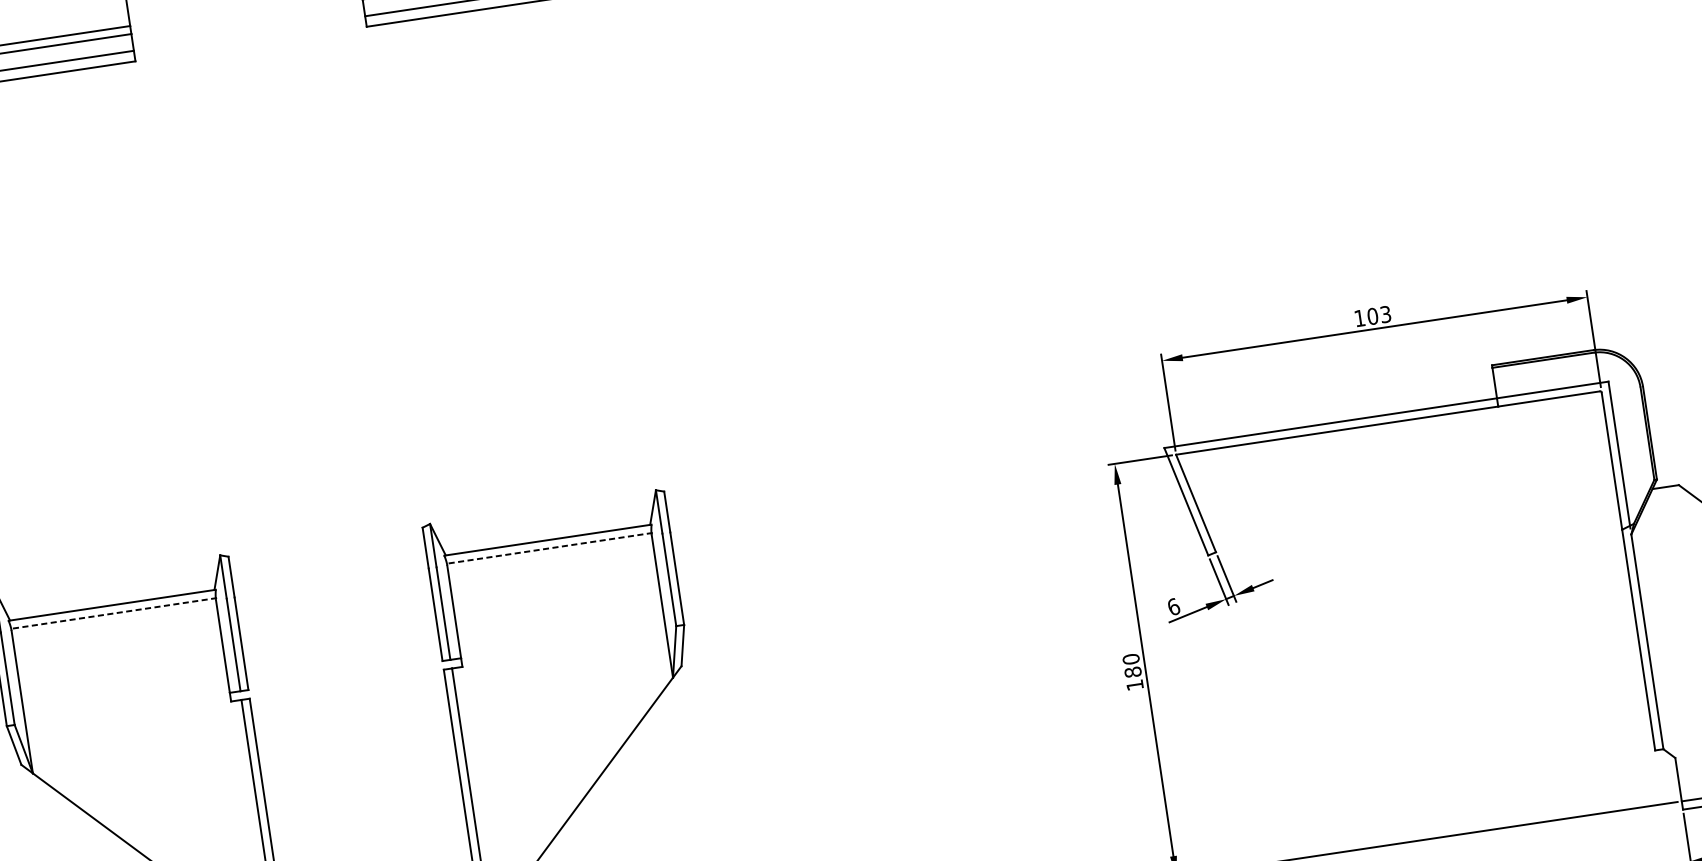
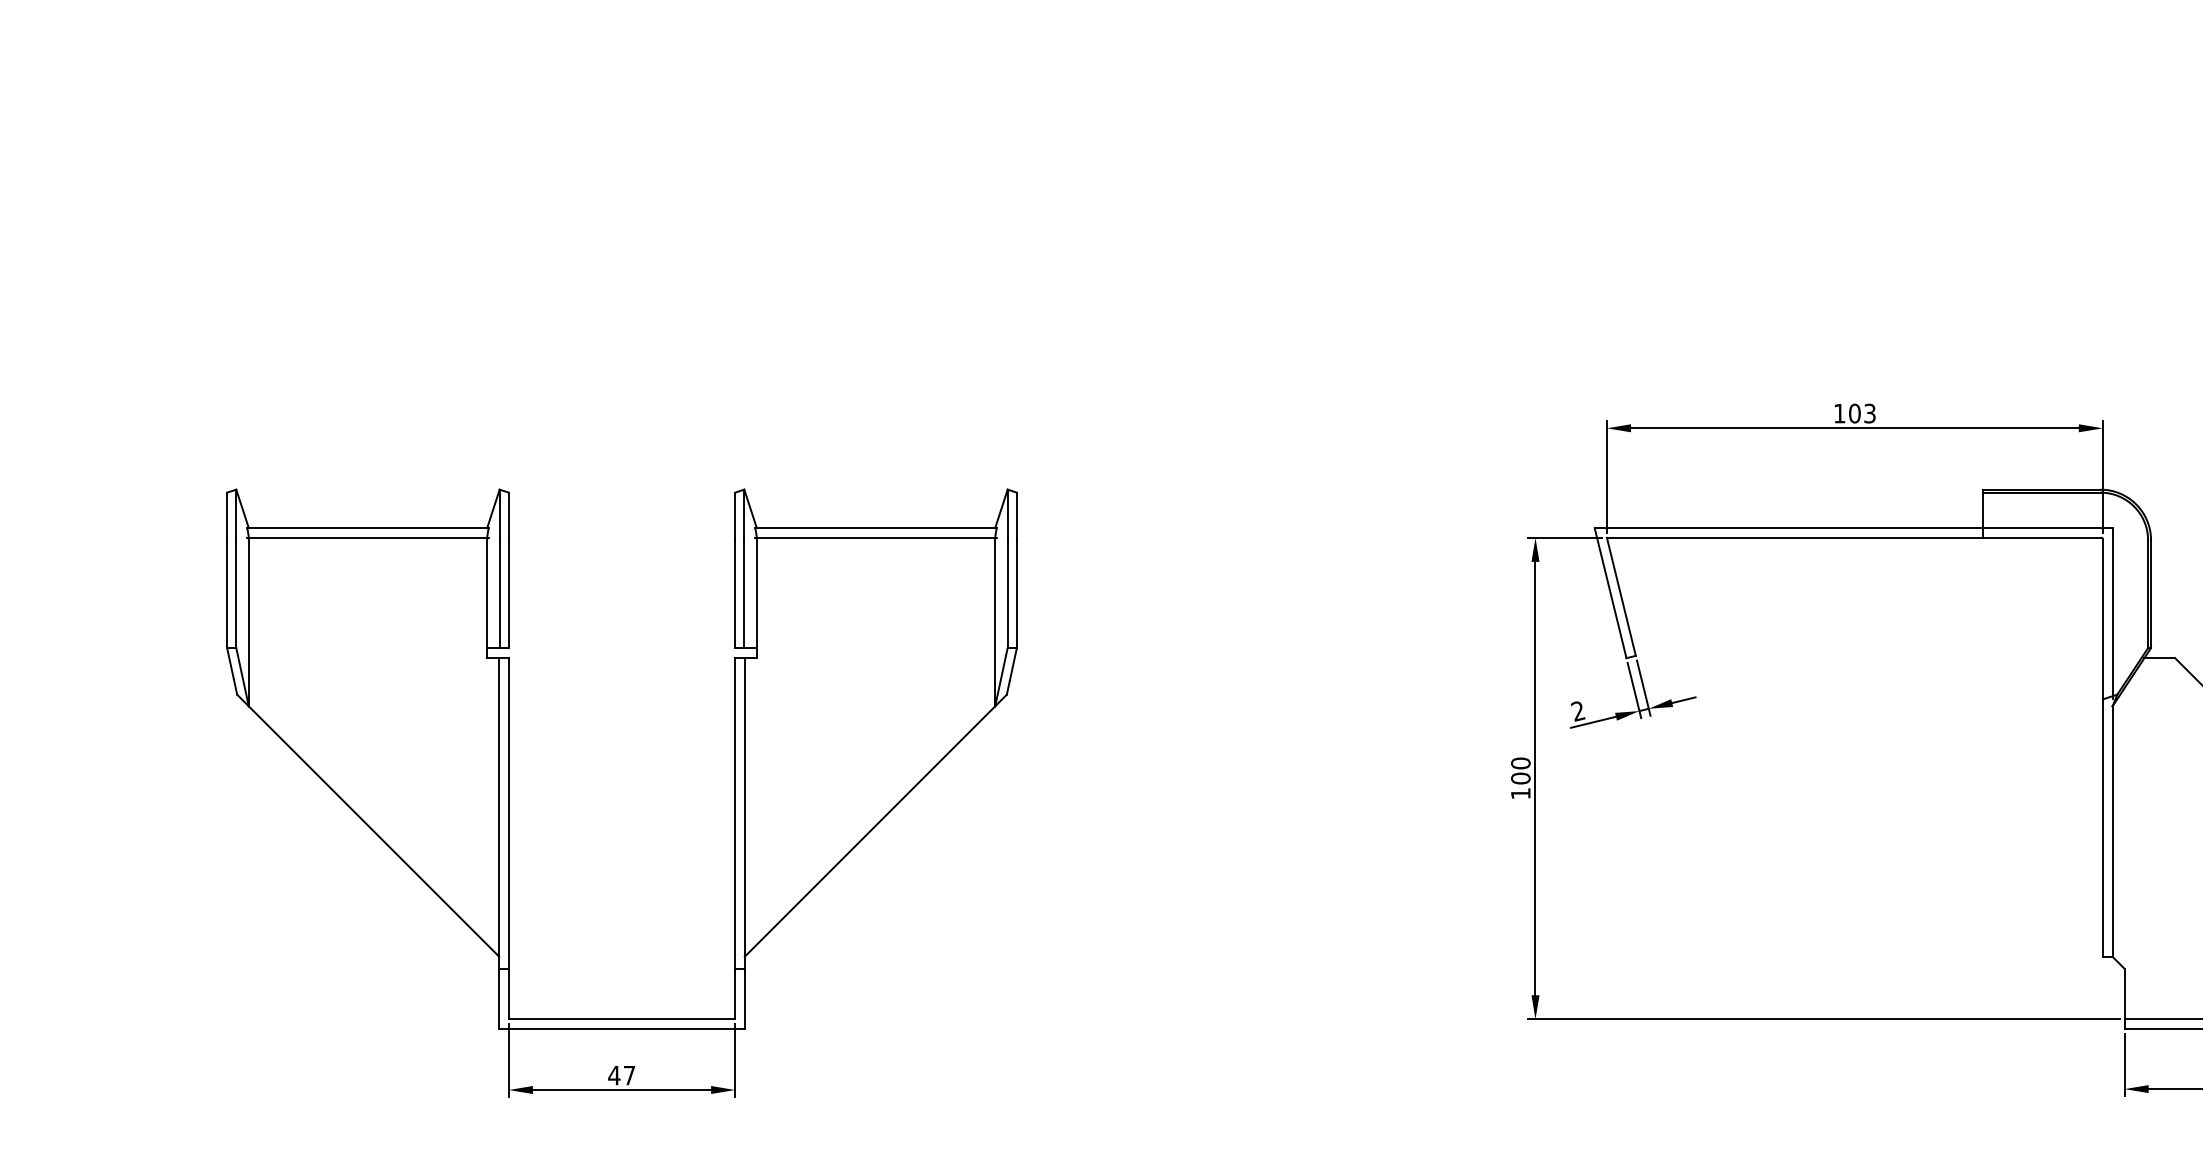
line: (549, 548) -> (876, 537), dashed -> solid
text: (1172, 606) -> (1577, 710), 6 -> 2
line: (113, 613) -> (367, 537), dashed -> solid
text: (1132, 672) -> (1520, 778), 180 -> 100

